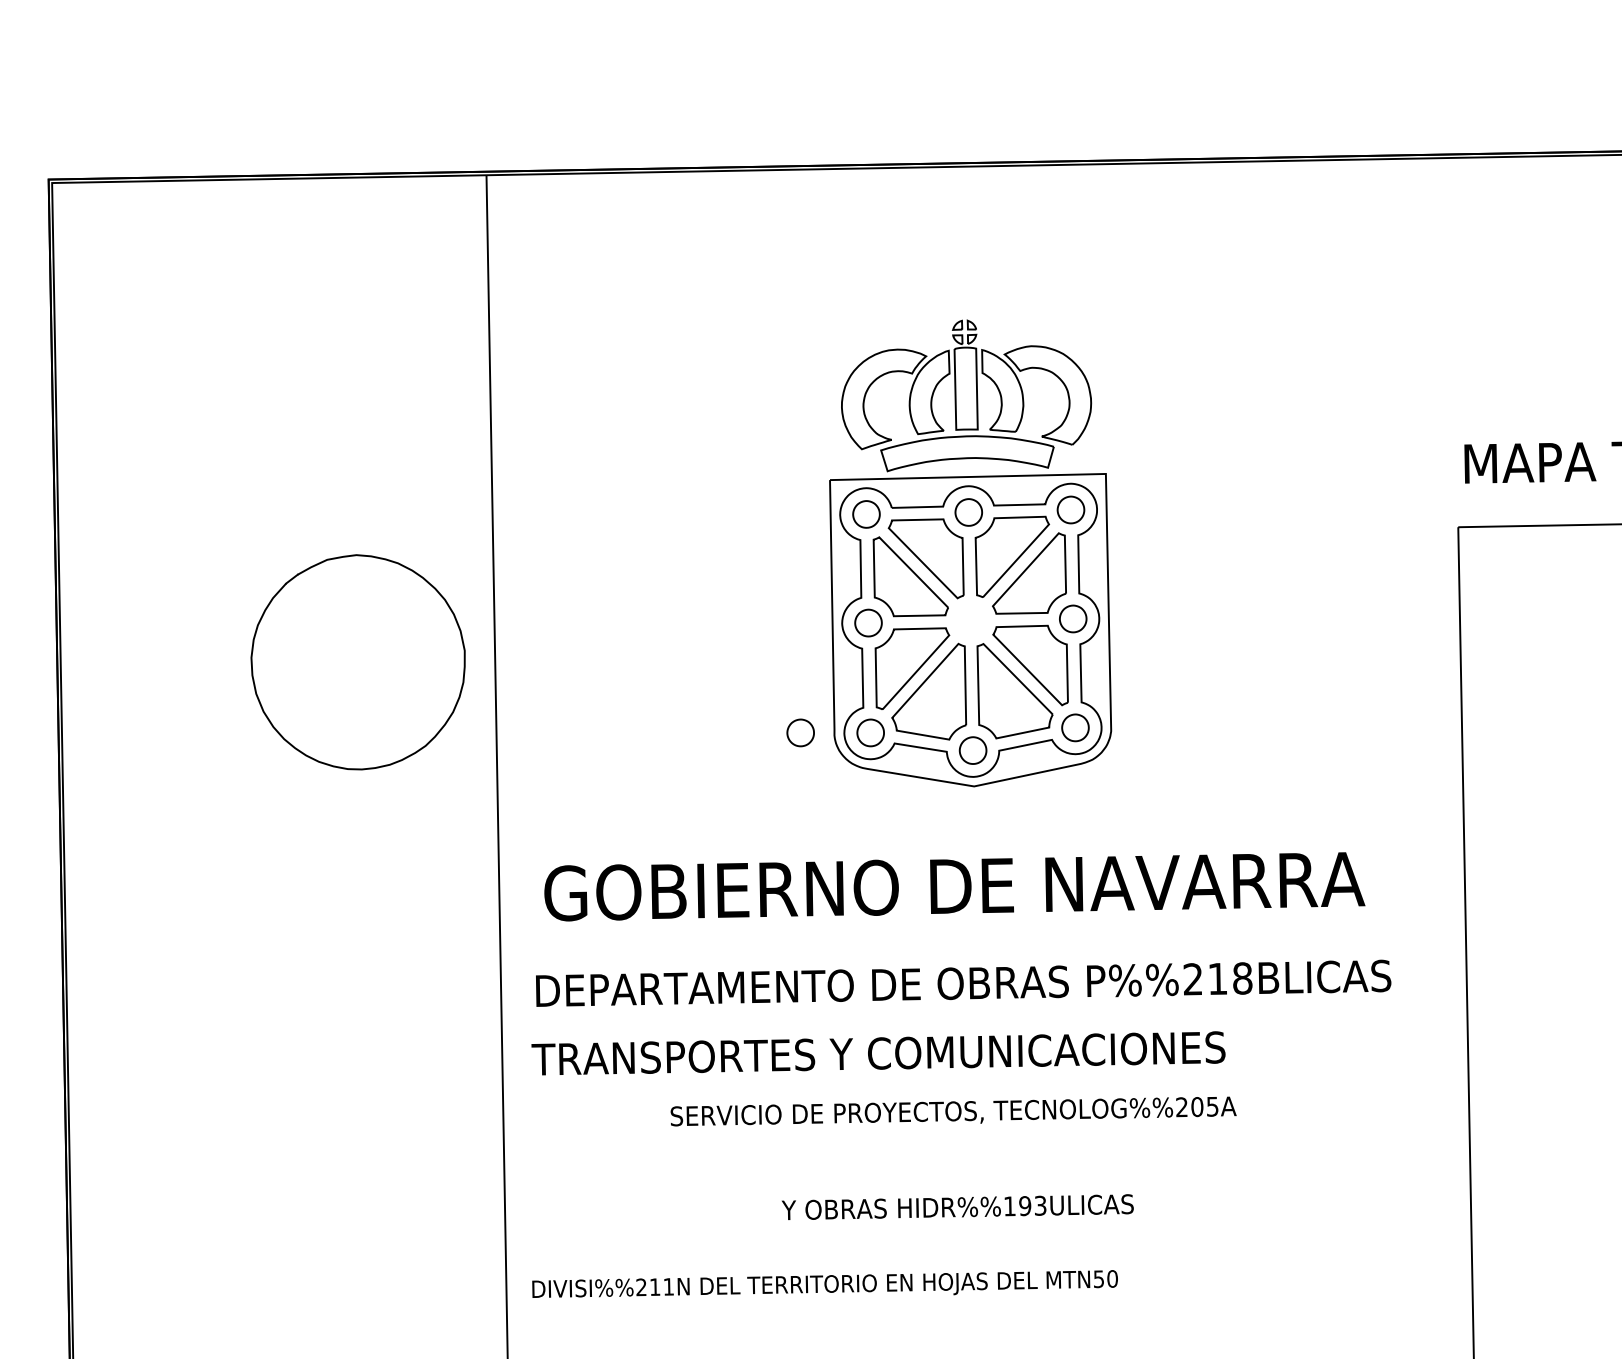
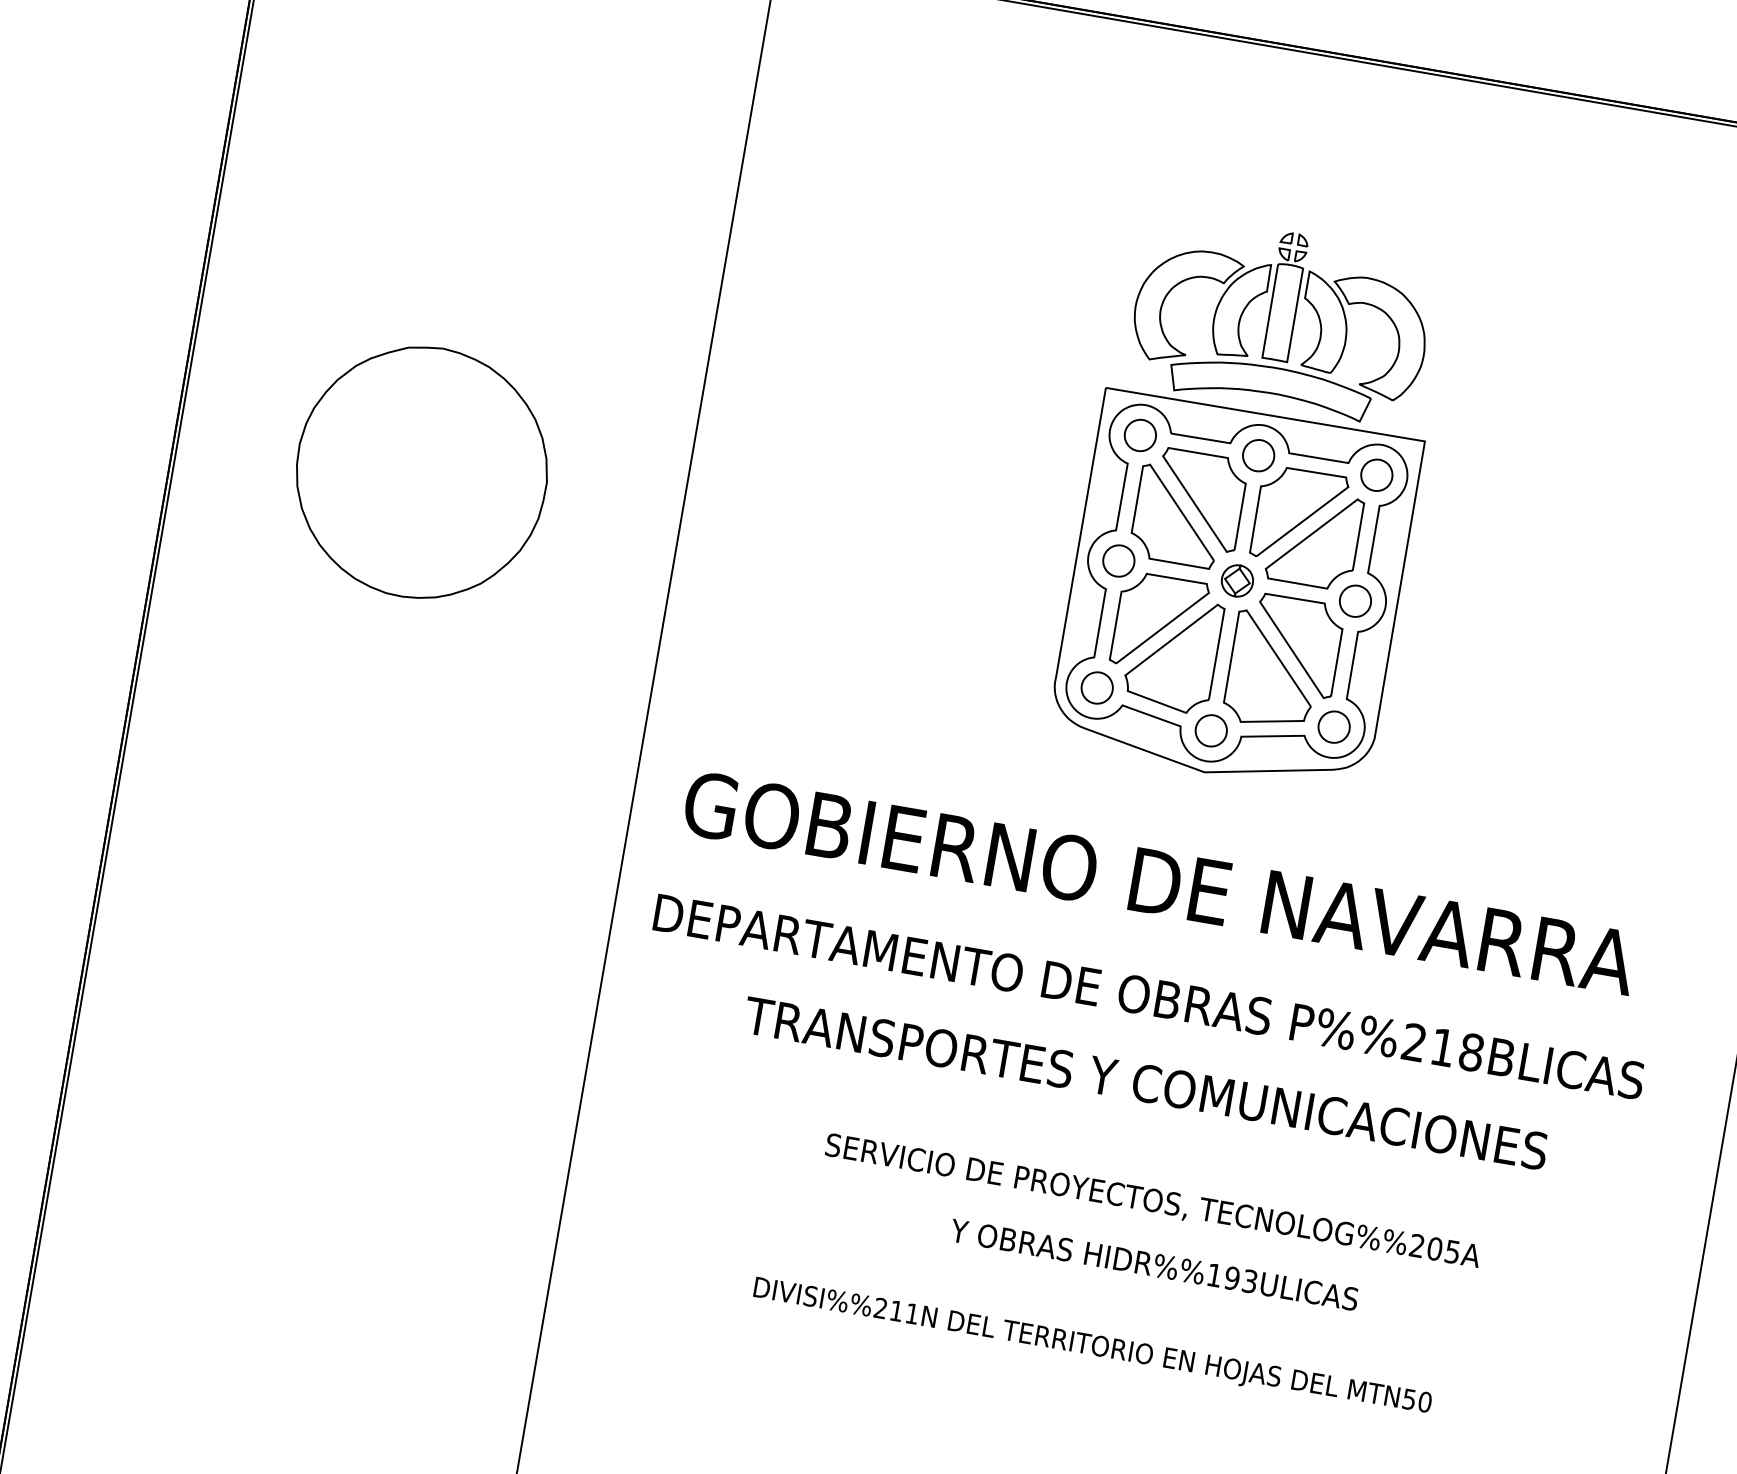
part: (970, 620) -> (1236, 580), added
part: (357, 662) -> (420, 472), moved
part: (800, 732) -> (1016, 672), removed
text: (878, 1053) -> (1145, 1083), moved
text: (953, 1111) -> (1153, 1200), moved
text: (957, 1206) -> (1154, 1264), moved
text: (824, 1283) -> (1092, 1344), moved

